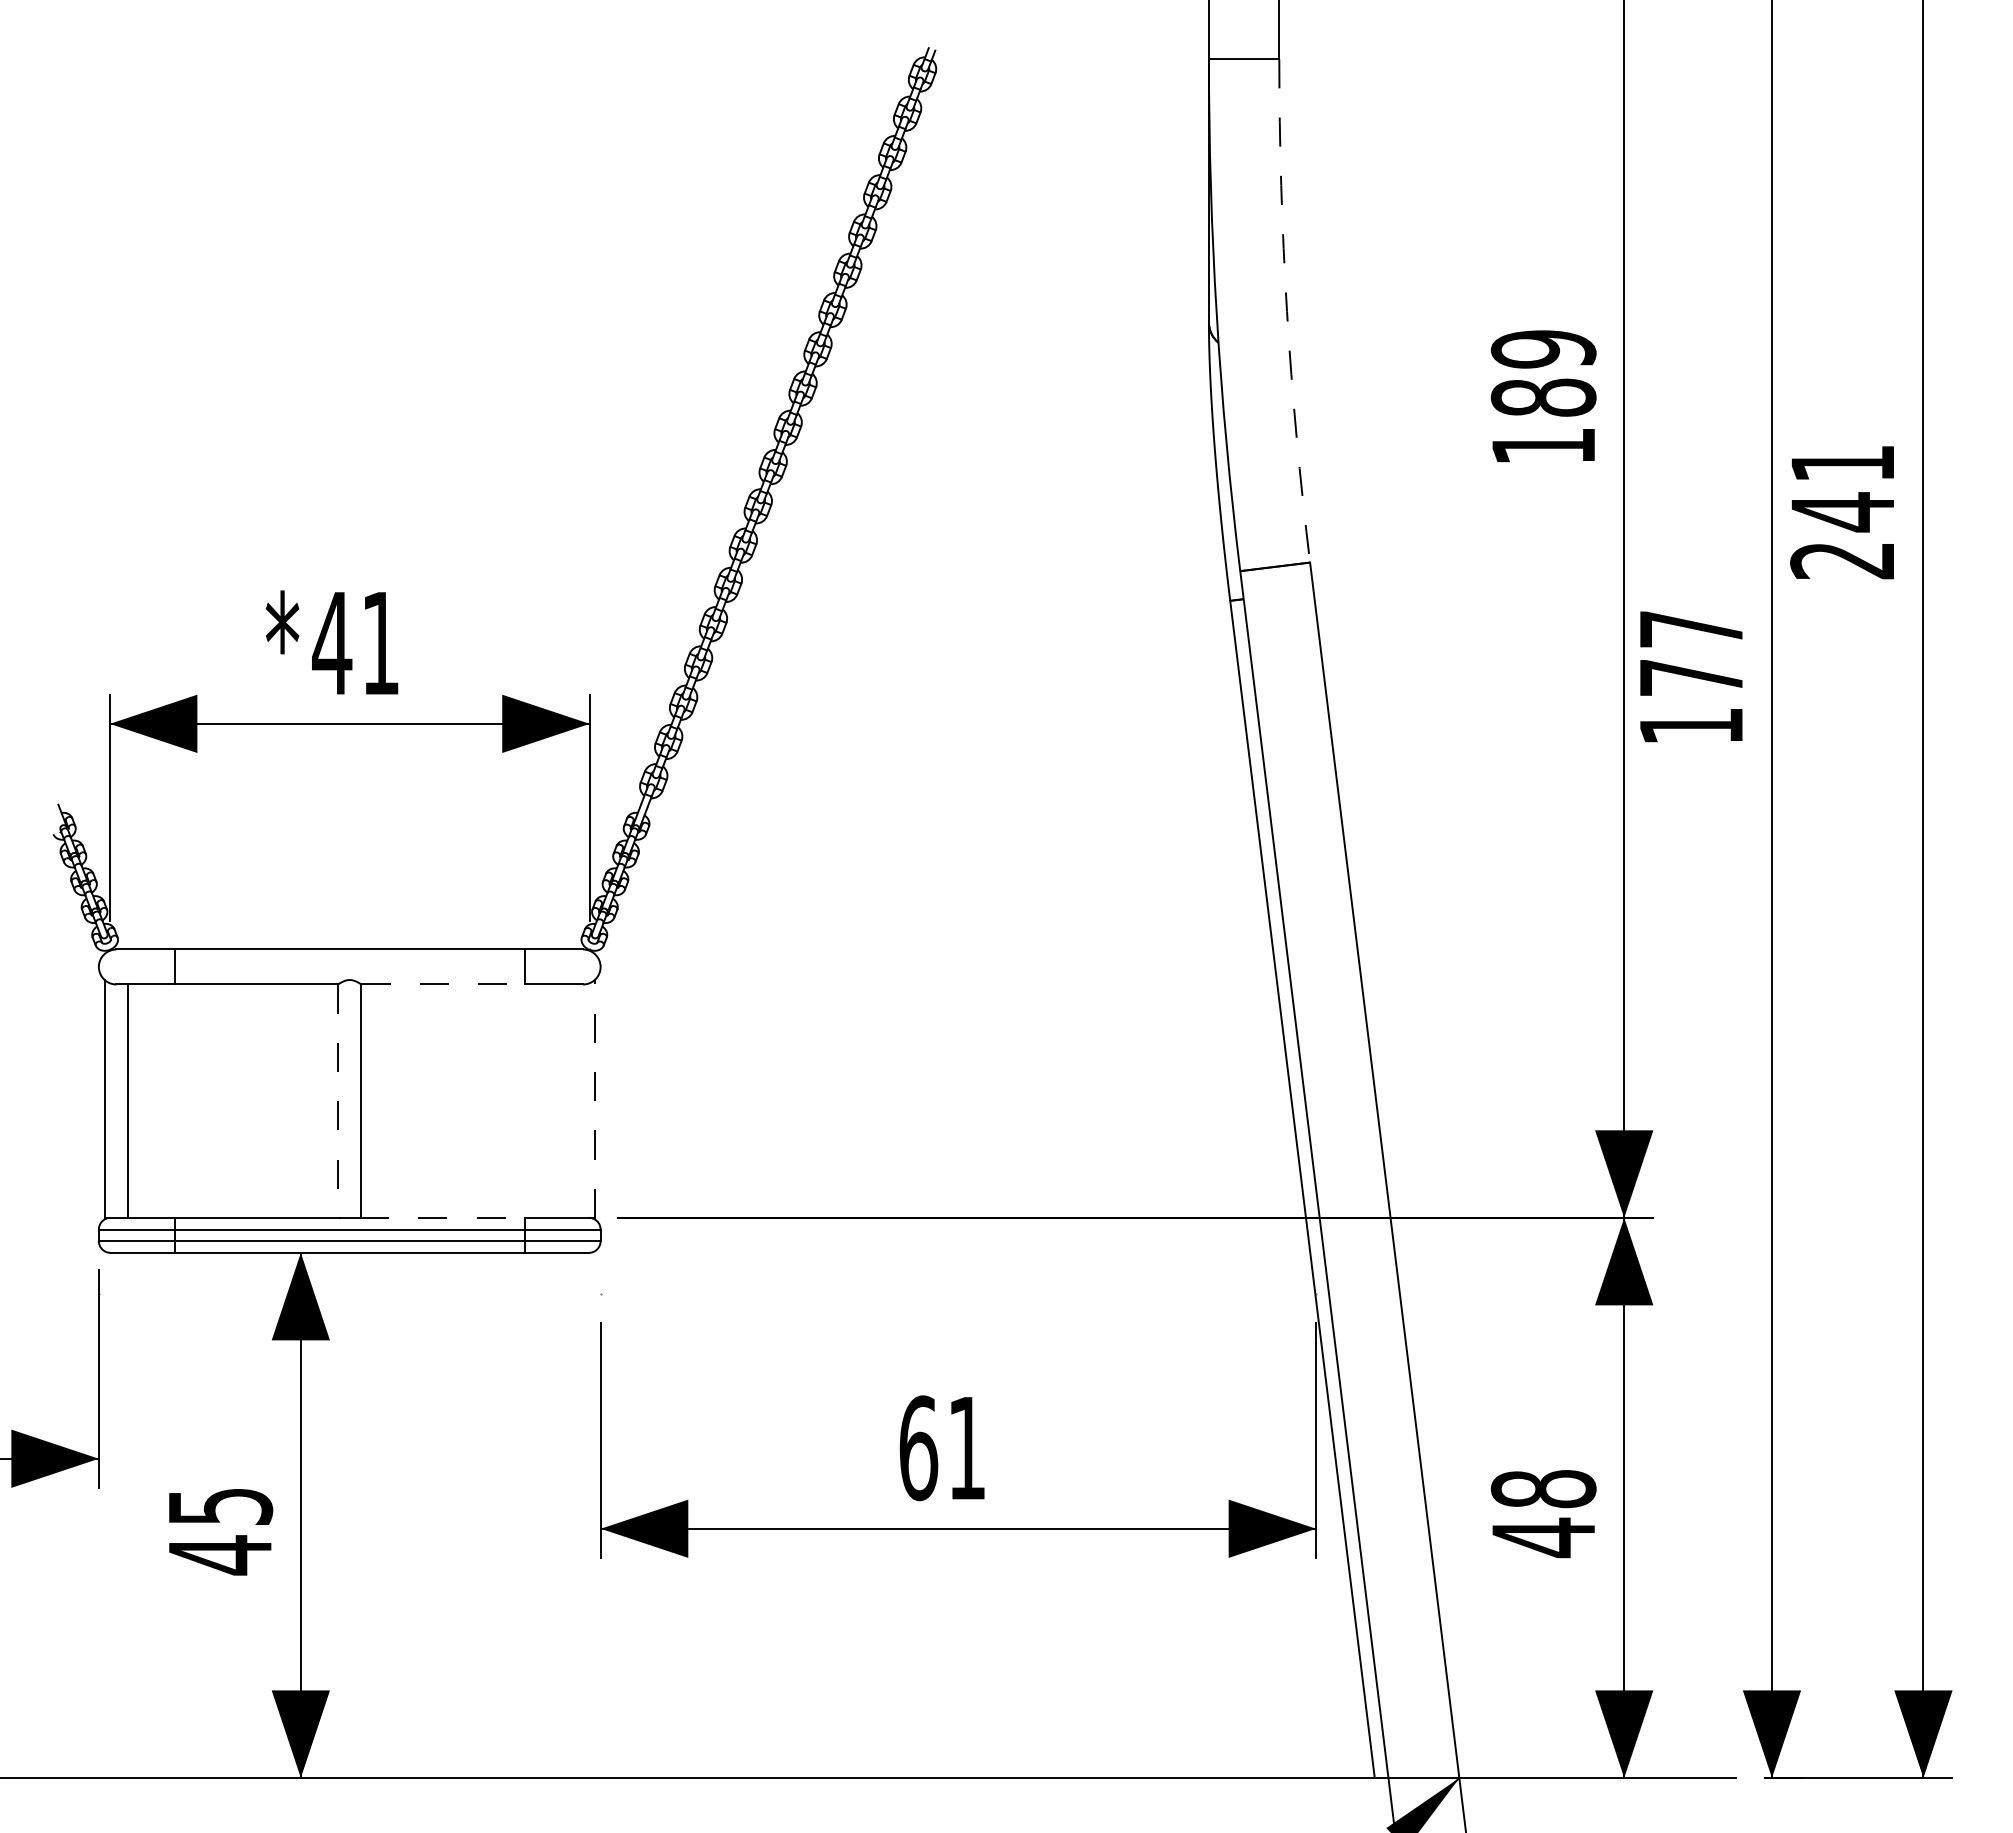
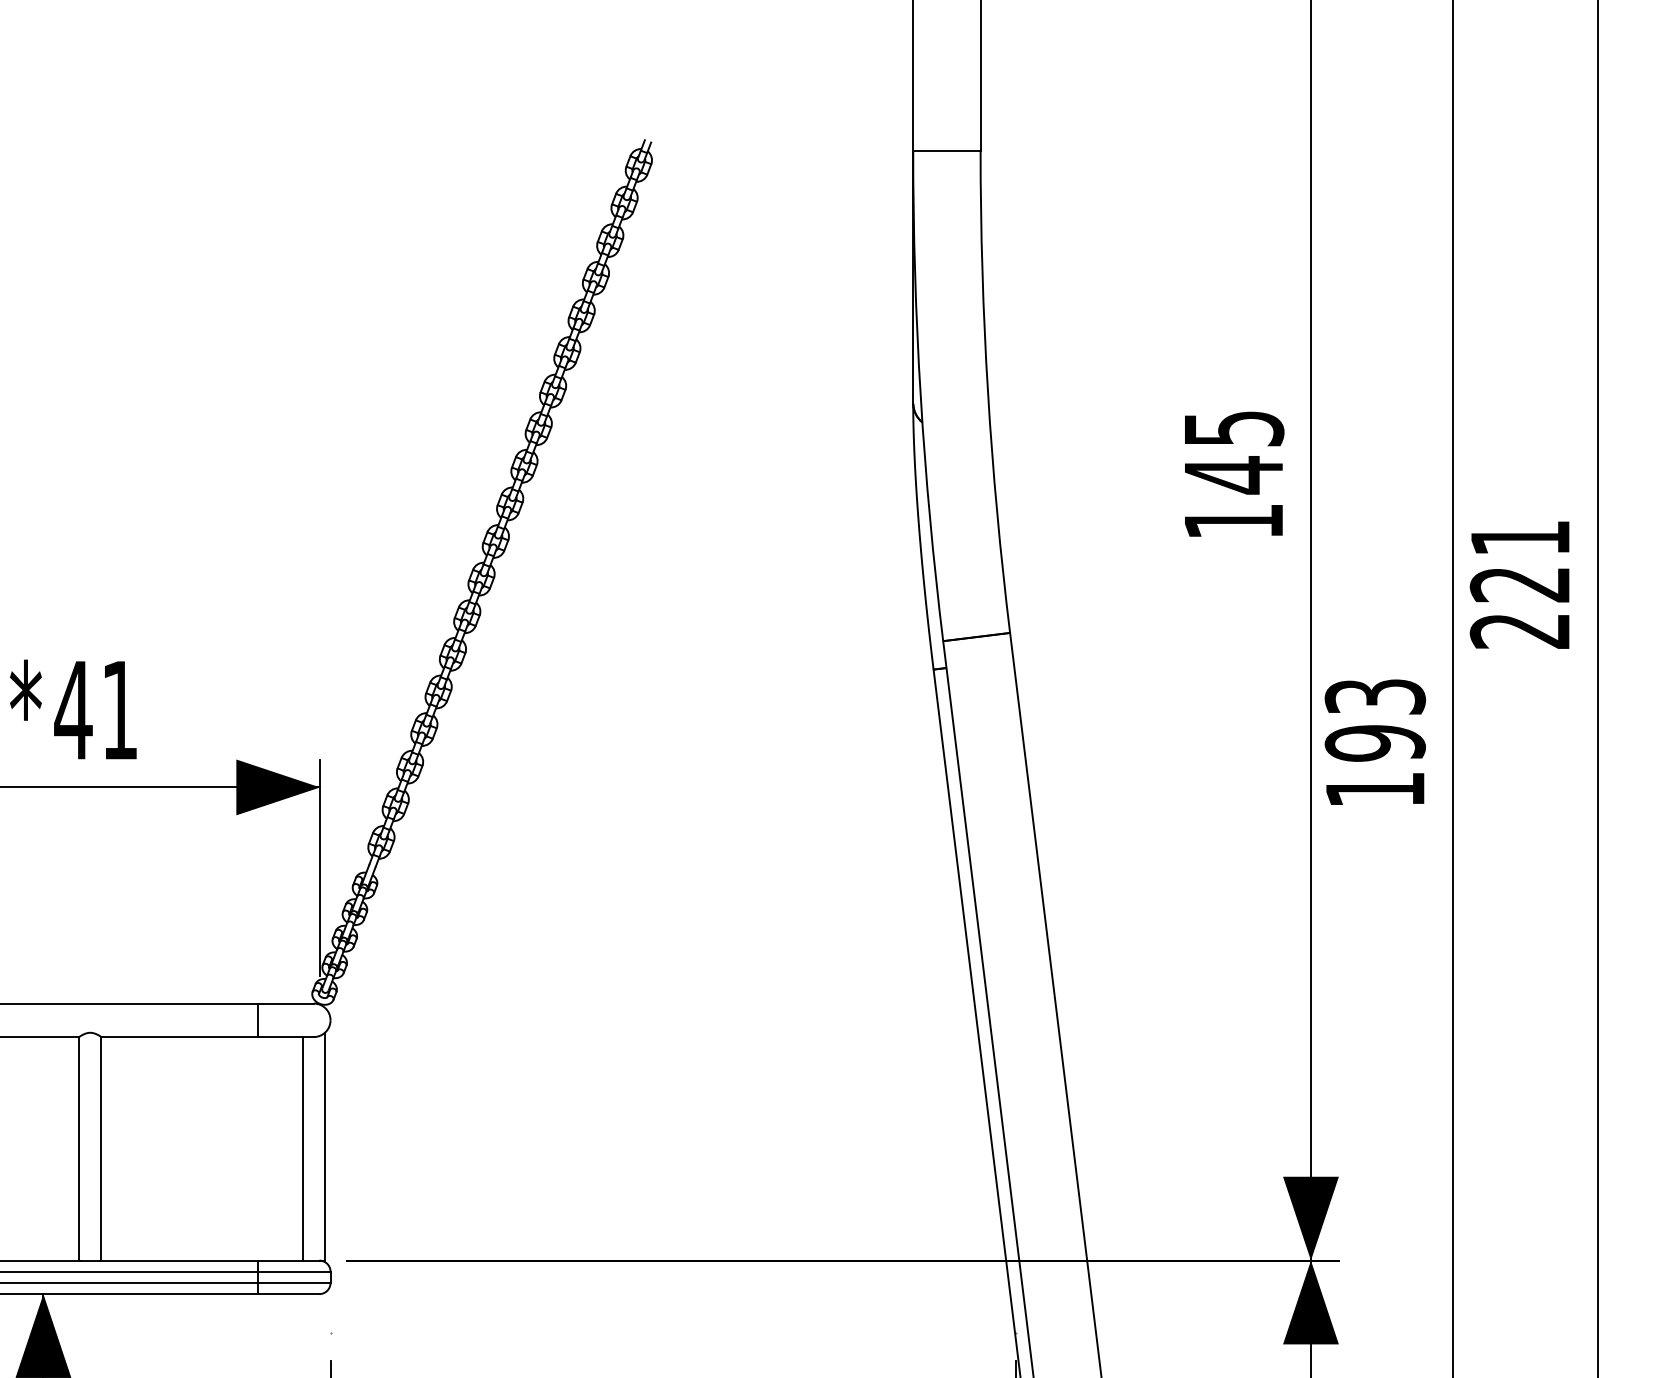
arc: (1287, 311) -> (988, 392), dashed -> solid
text: (1543, 374) -> (1233, 452), 189 -> 145
text: (1841, 512) -> (1519, 584), 241 -> 221
text: (1691, 654) -> (1375, 721), 177 -> 193
line: (443, 984) -> (180, 1037), dashed -> solid
line: (594, 1098) -> (324, 1146), dashed -> solid
line: (571, 1100) -> (302, 1148), added
line: (338, 1101) -> (79, 1149), dashed -> solid
line: (442, 1217) -> (179, 1260), dashed -> solid

